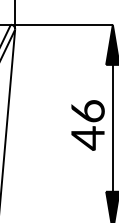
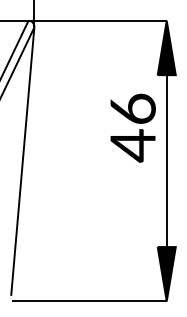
text: (87, 124) -> (132, 127), moved

